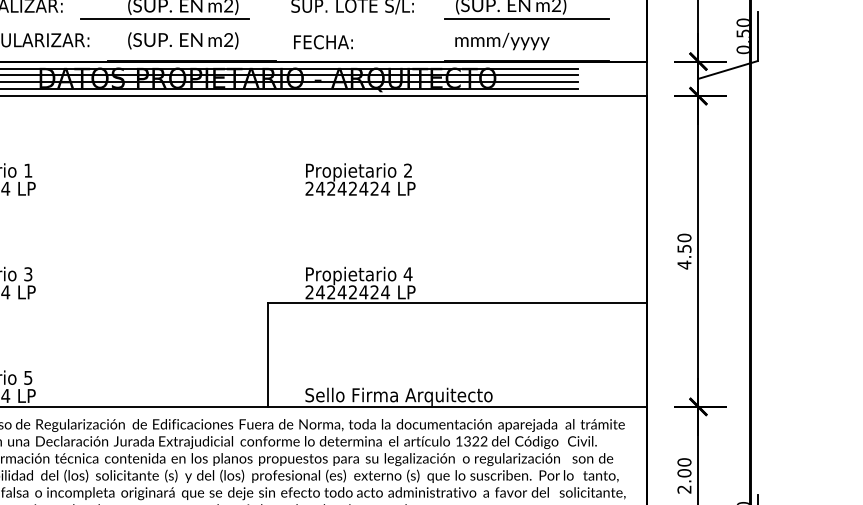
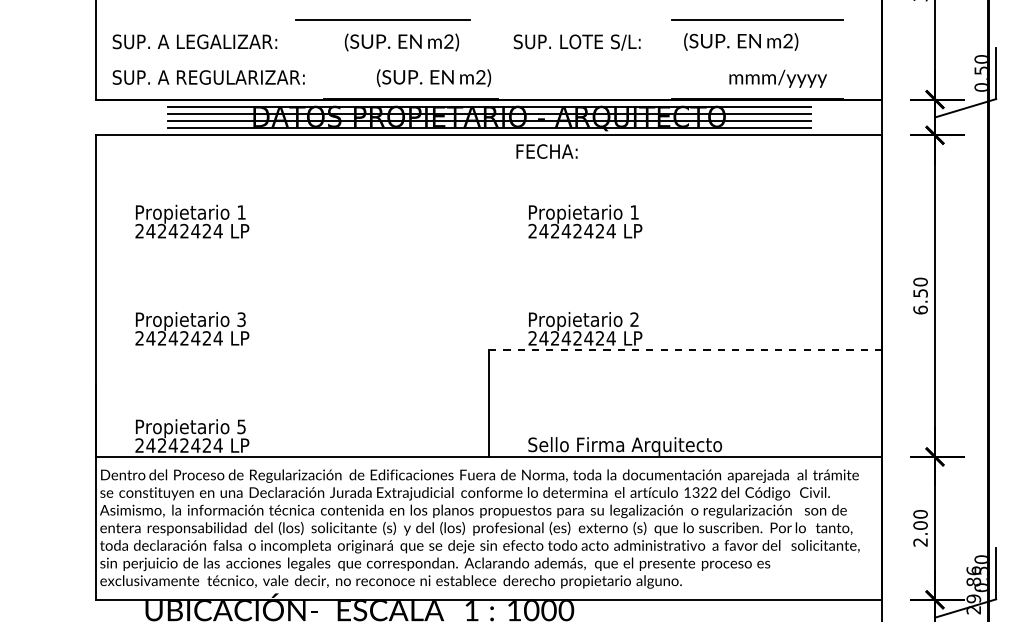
line: (165, 18) -> (383, 55), removed
line: (526, 18) -> (757, 55), removed
text: (183, 41) -> (434, 78), moved
text: (501, 41) -> (777, 78), moved
text: (322, 42) -> (546, 151), moved
text: (408, 170) -> (634, 212), 2 -> 1
text: (684, 264) -> (920, 309), 4.50 -> 6.50
text: (408, 274) -> (634, 319), 4 -> 2
line: (457, 303) -> (685, 349), solid -> dashed

